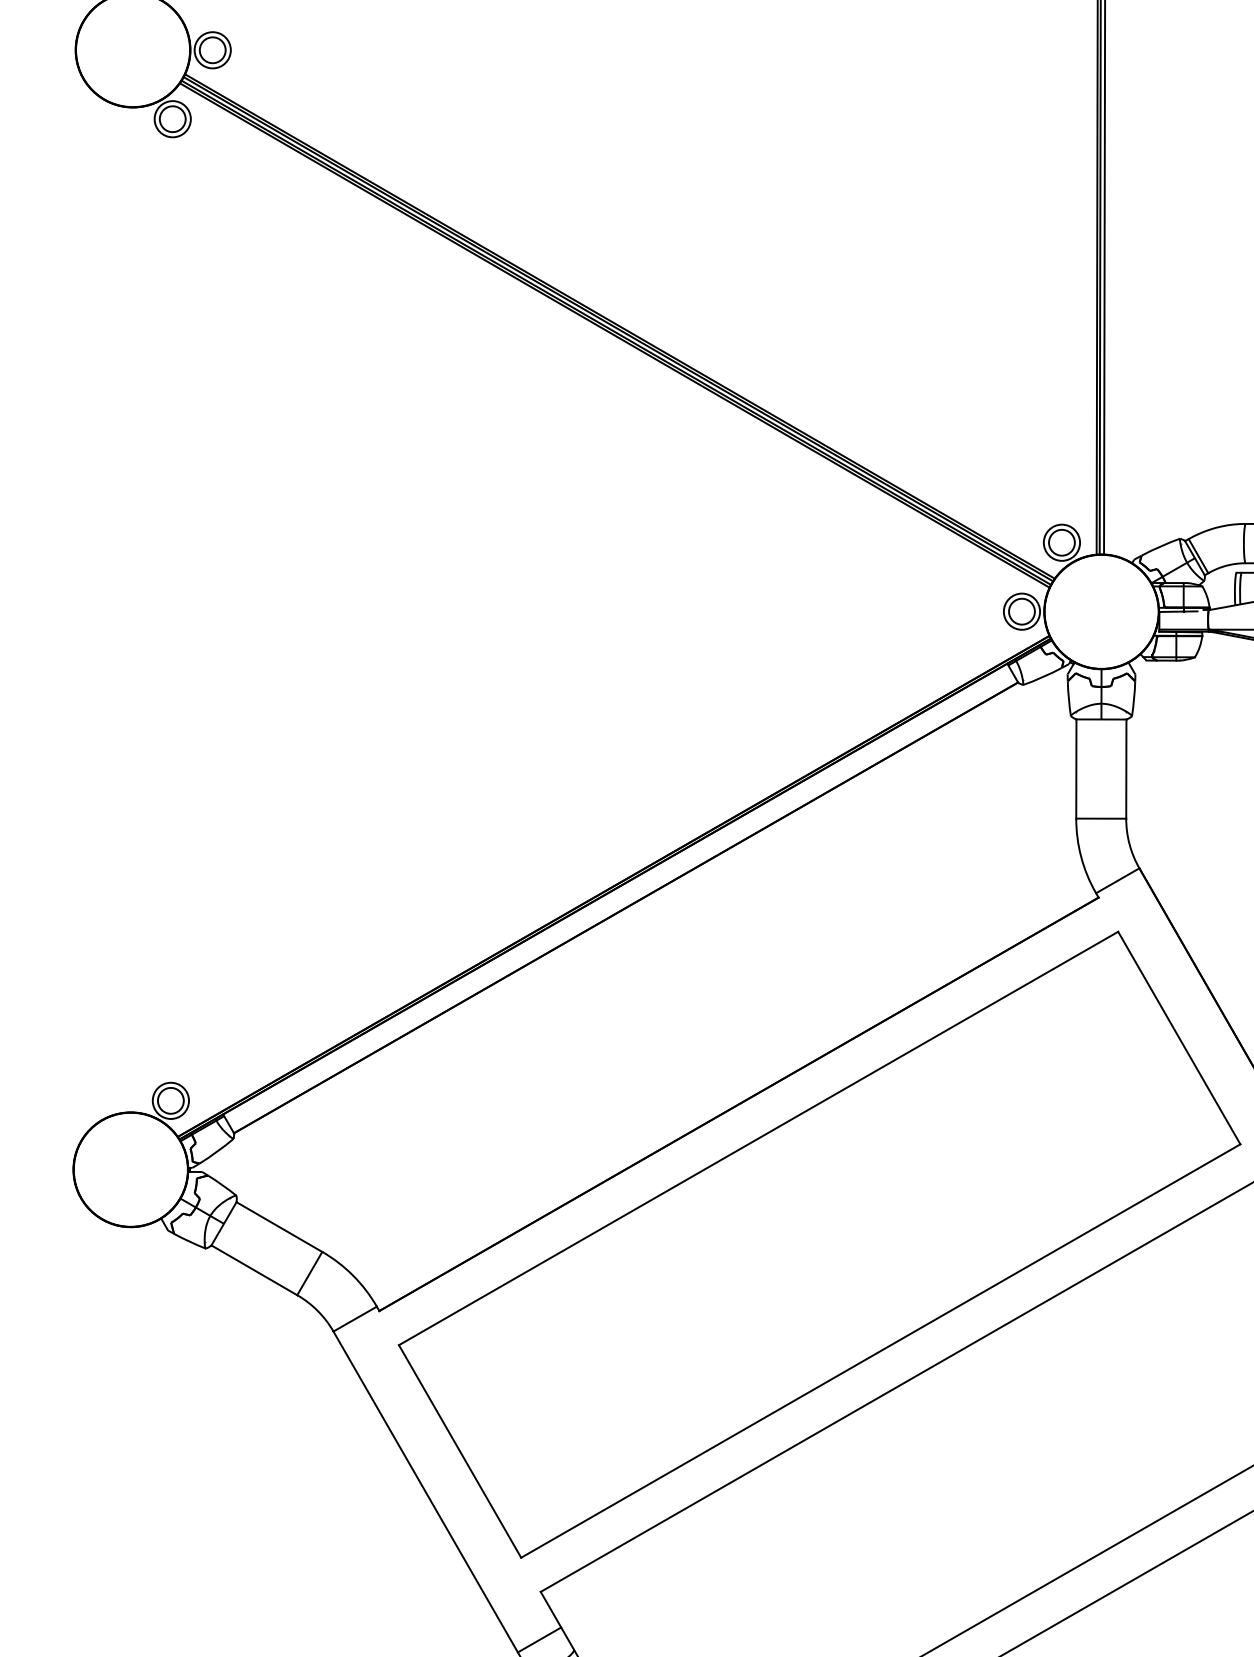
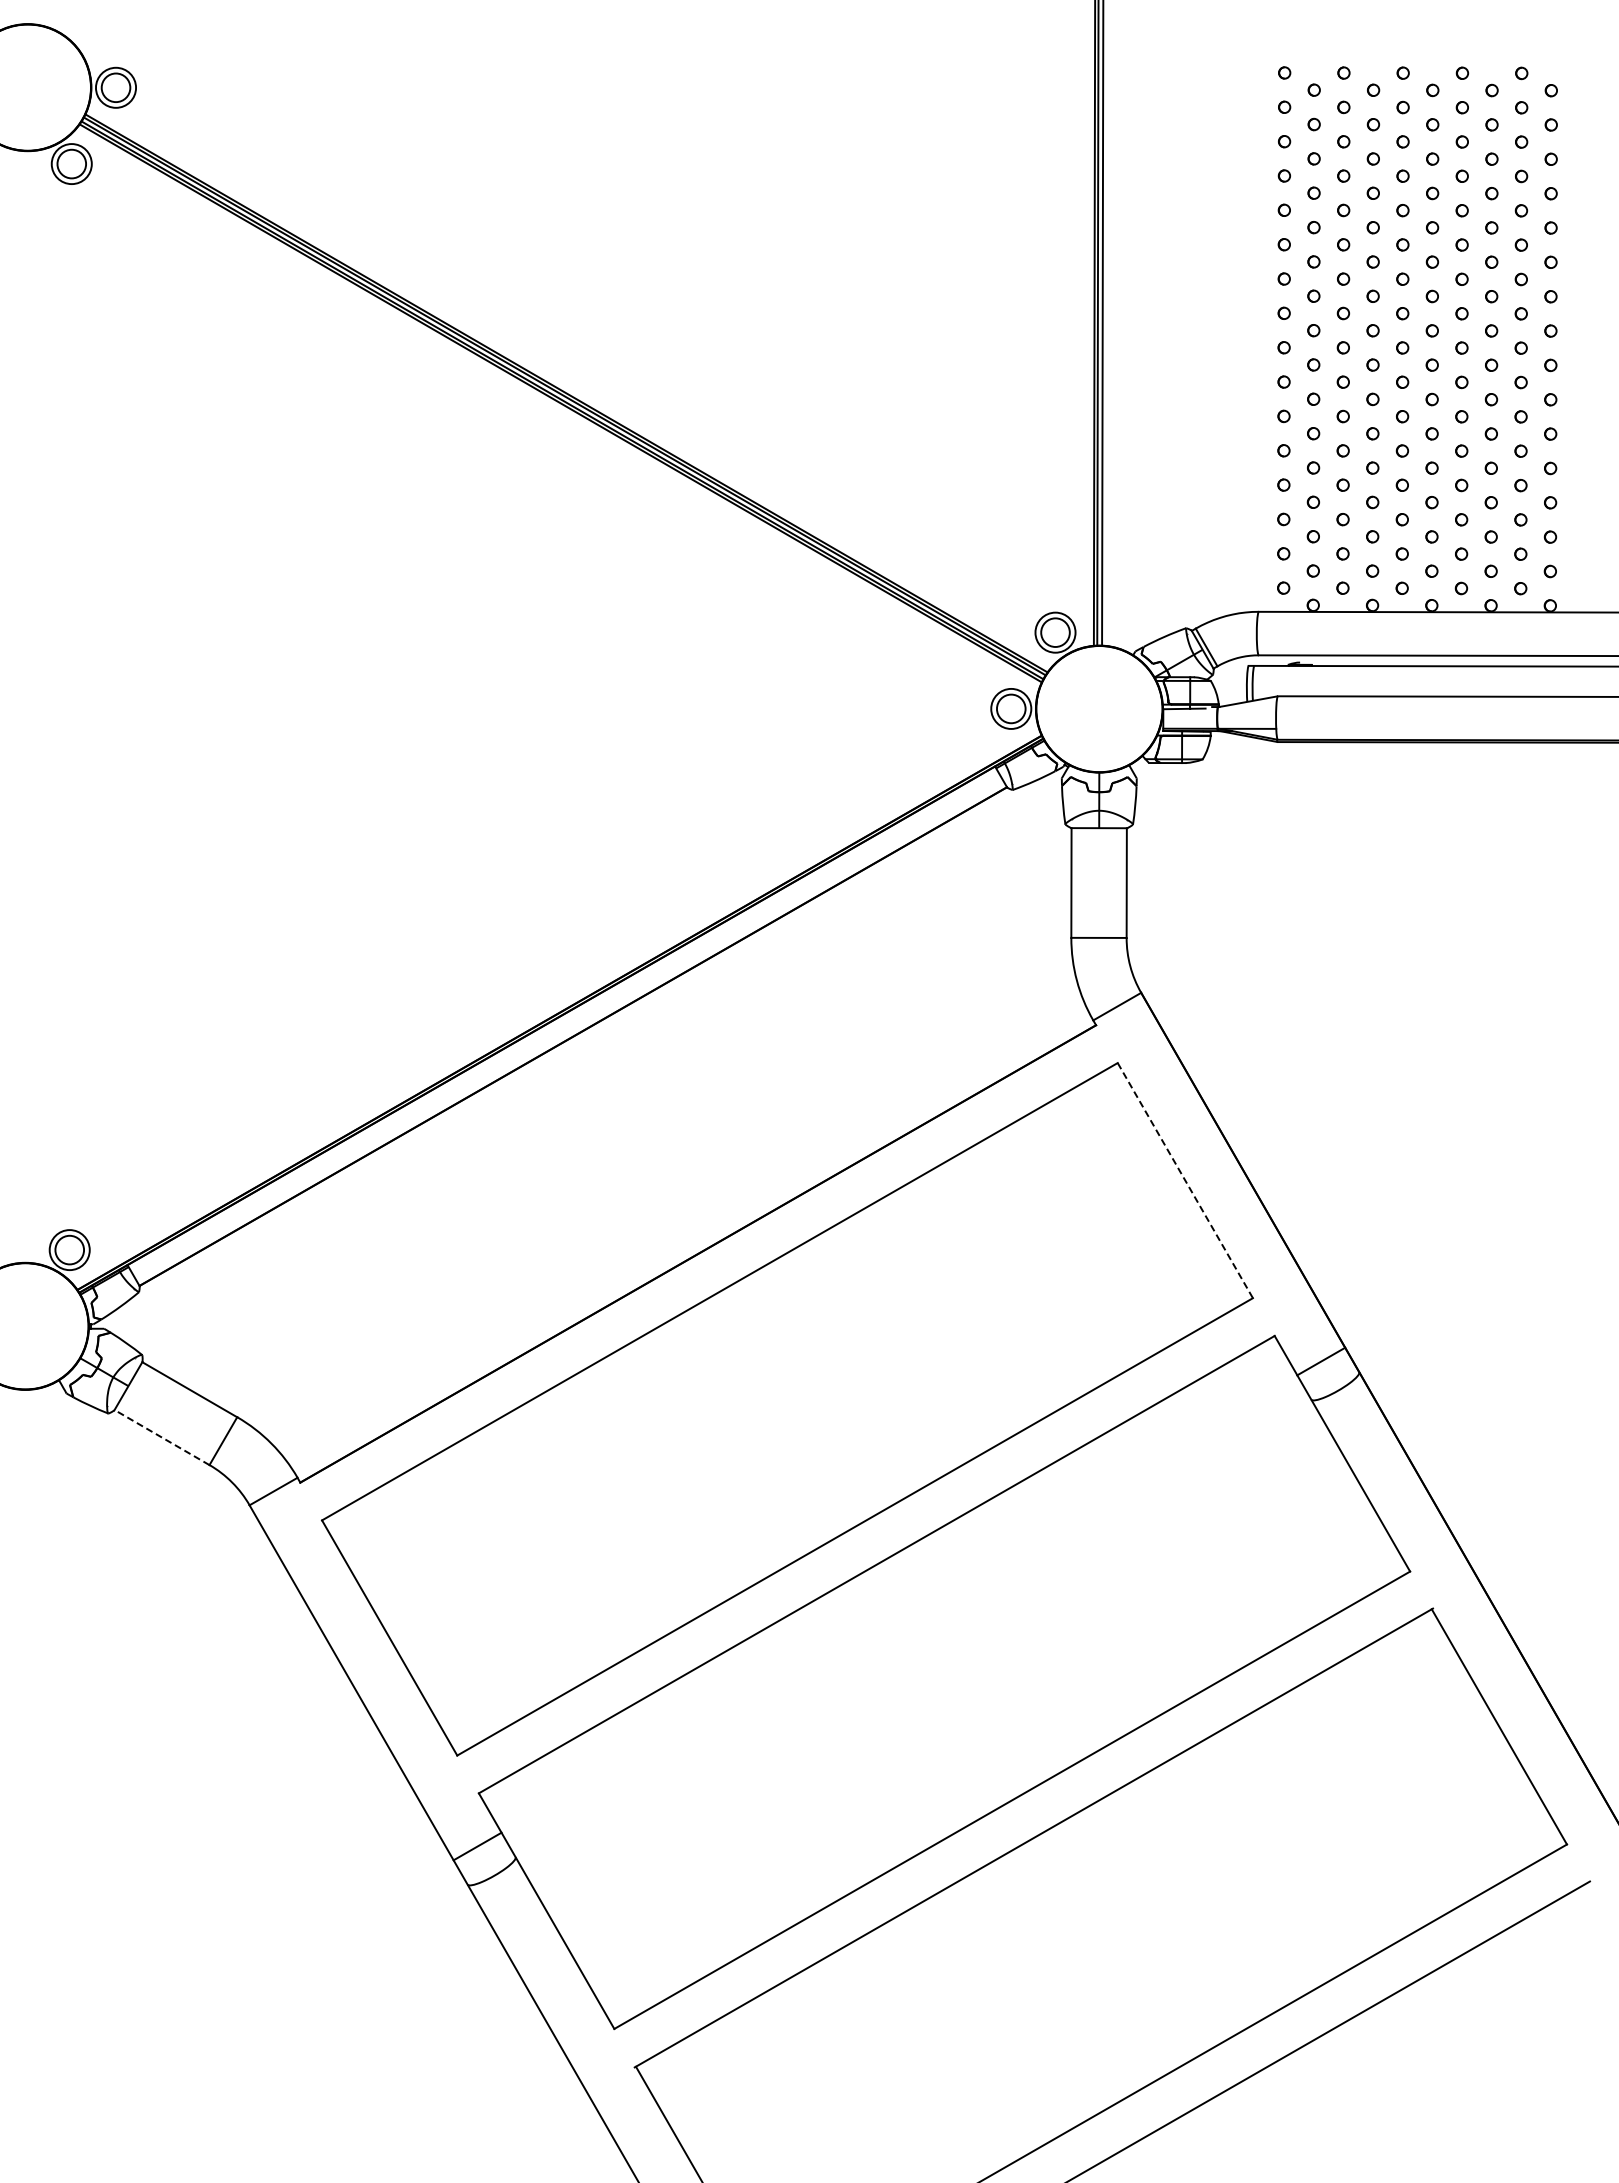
line: (1179, 1037) -> (1185, 1180), solid -> dashed
line: (254, 1270) -> (162, 1437), solid -> dashed

